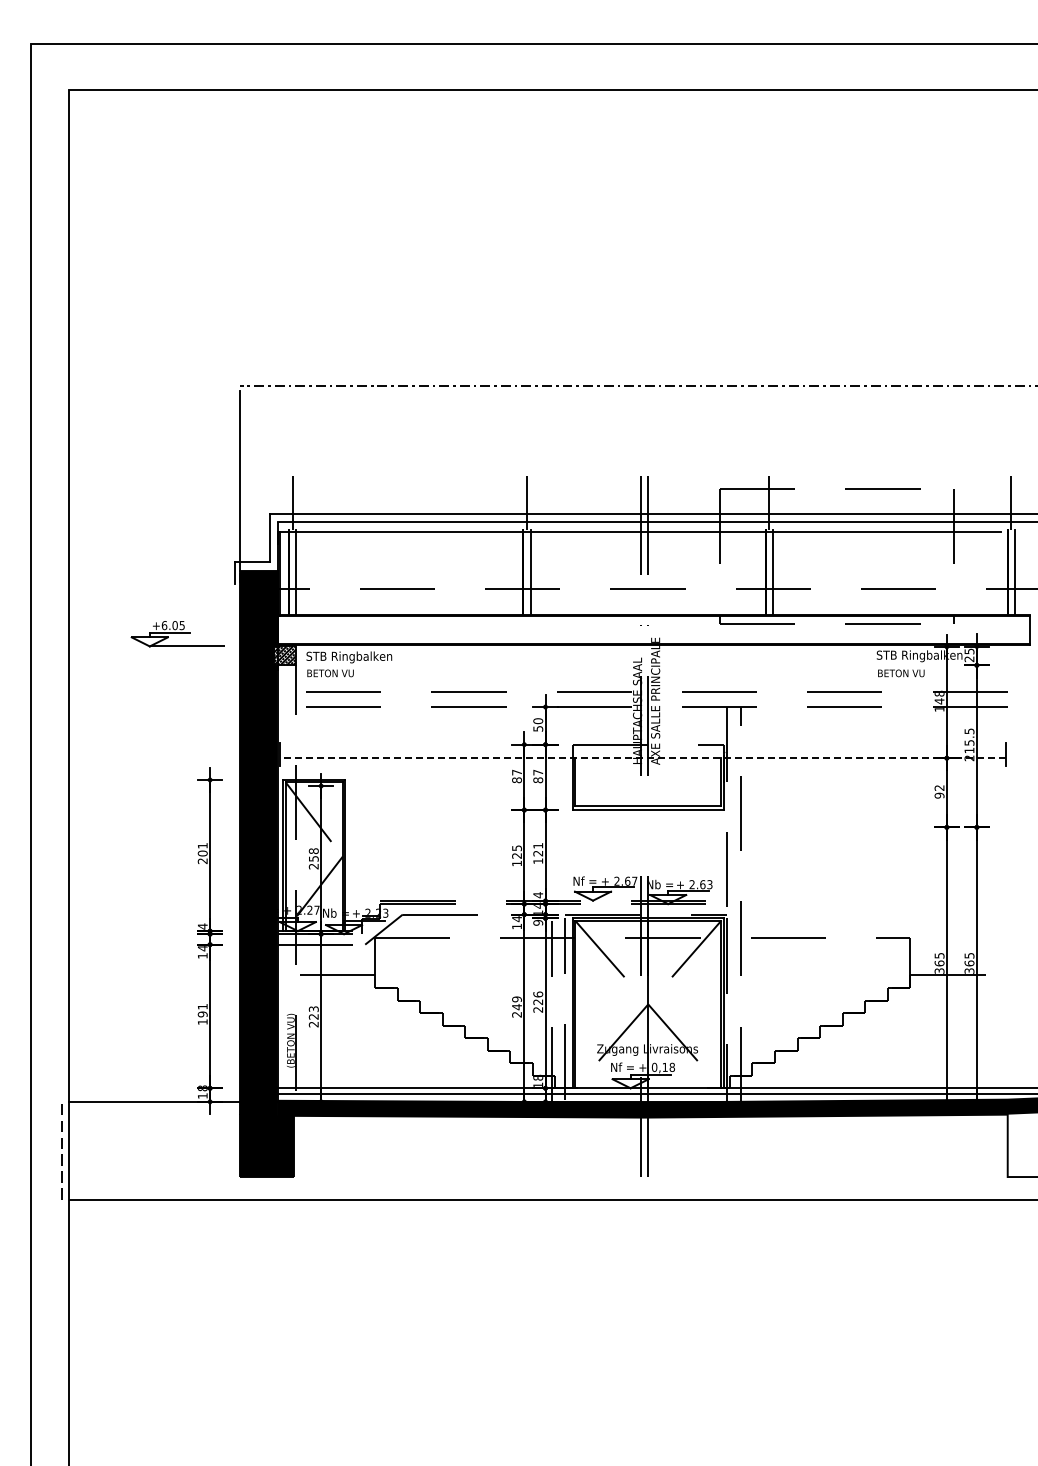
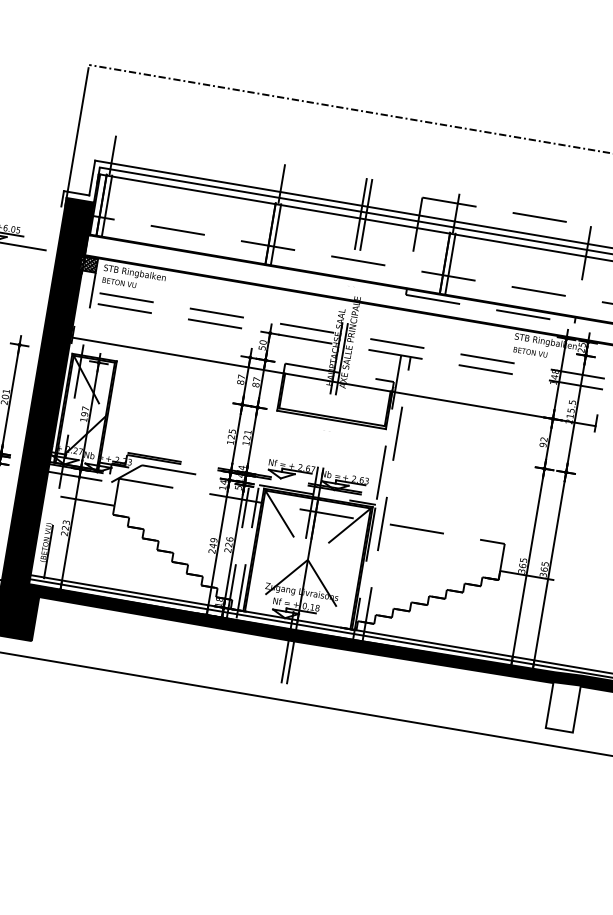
line: (642, 758) -> (333, 382), dashed -> solid
text: (313, 858) -> (84, 414), 258 -> 197
text: (537, 922) -> (238, 487), 9 -> 5

